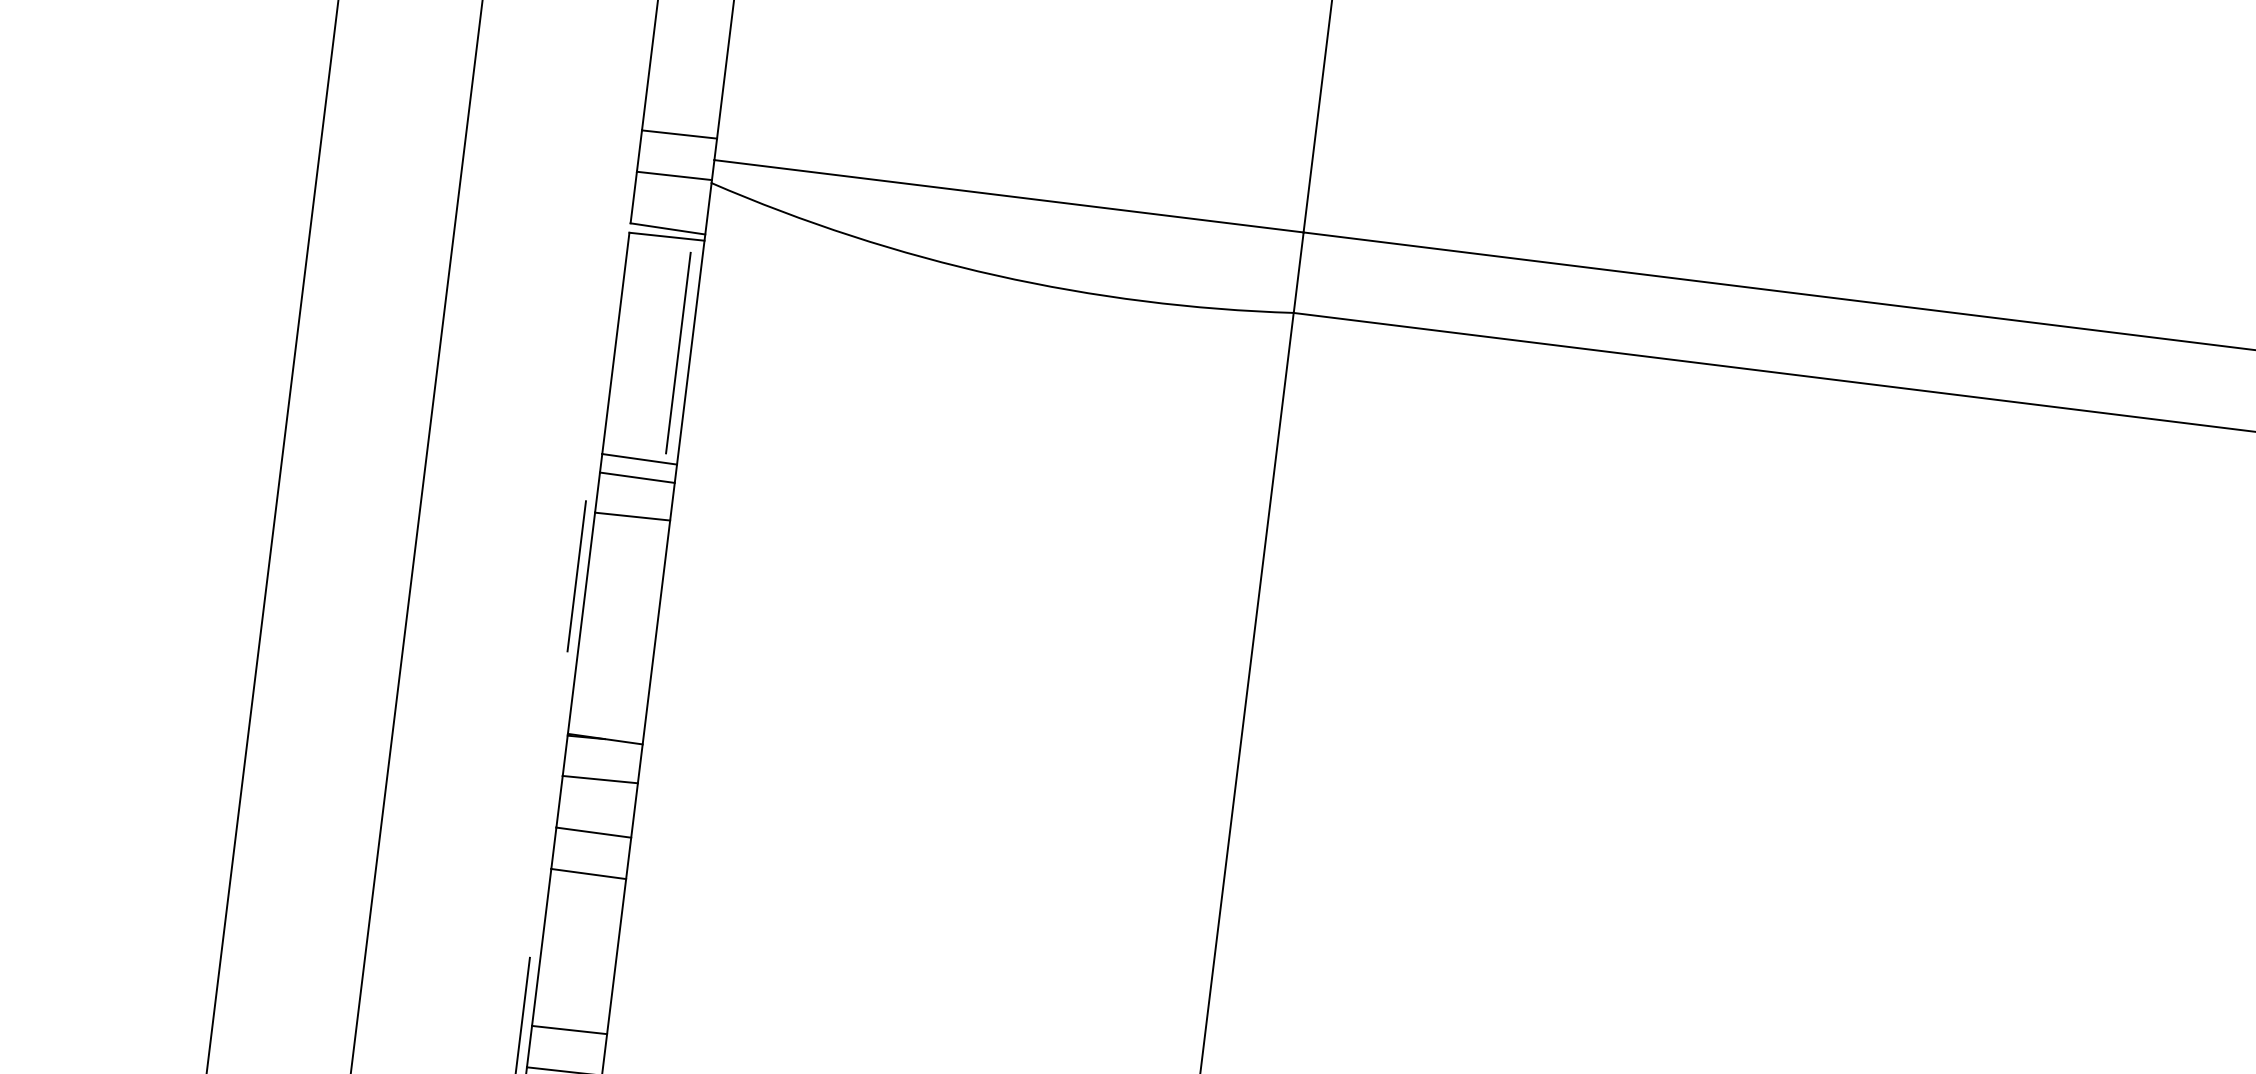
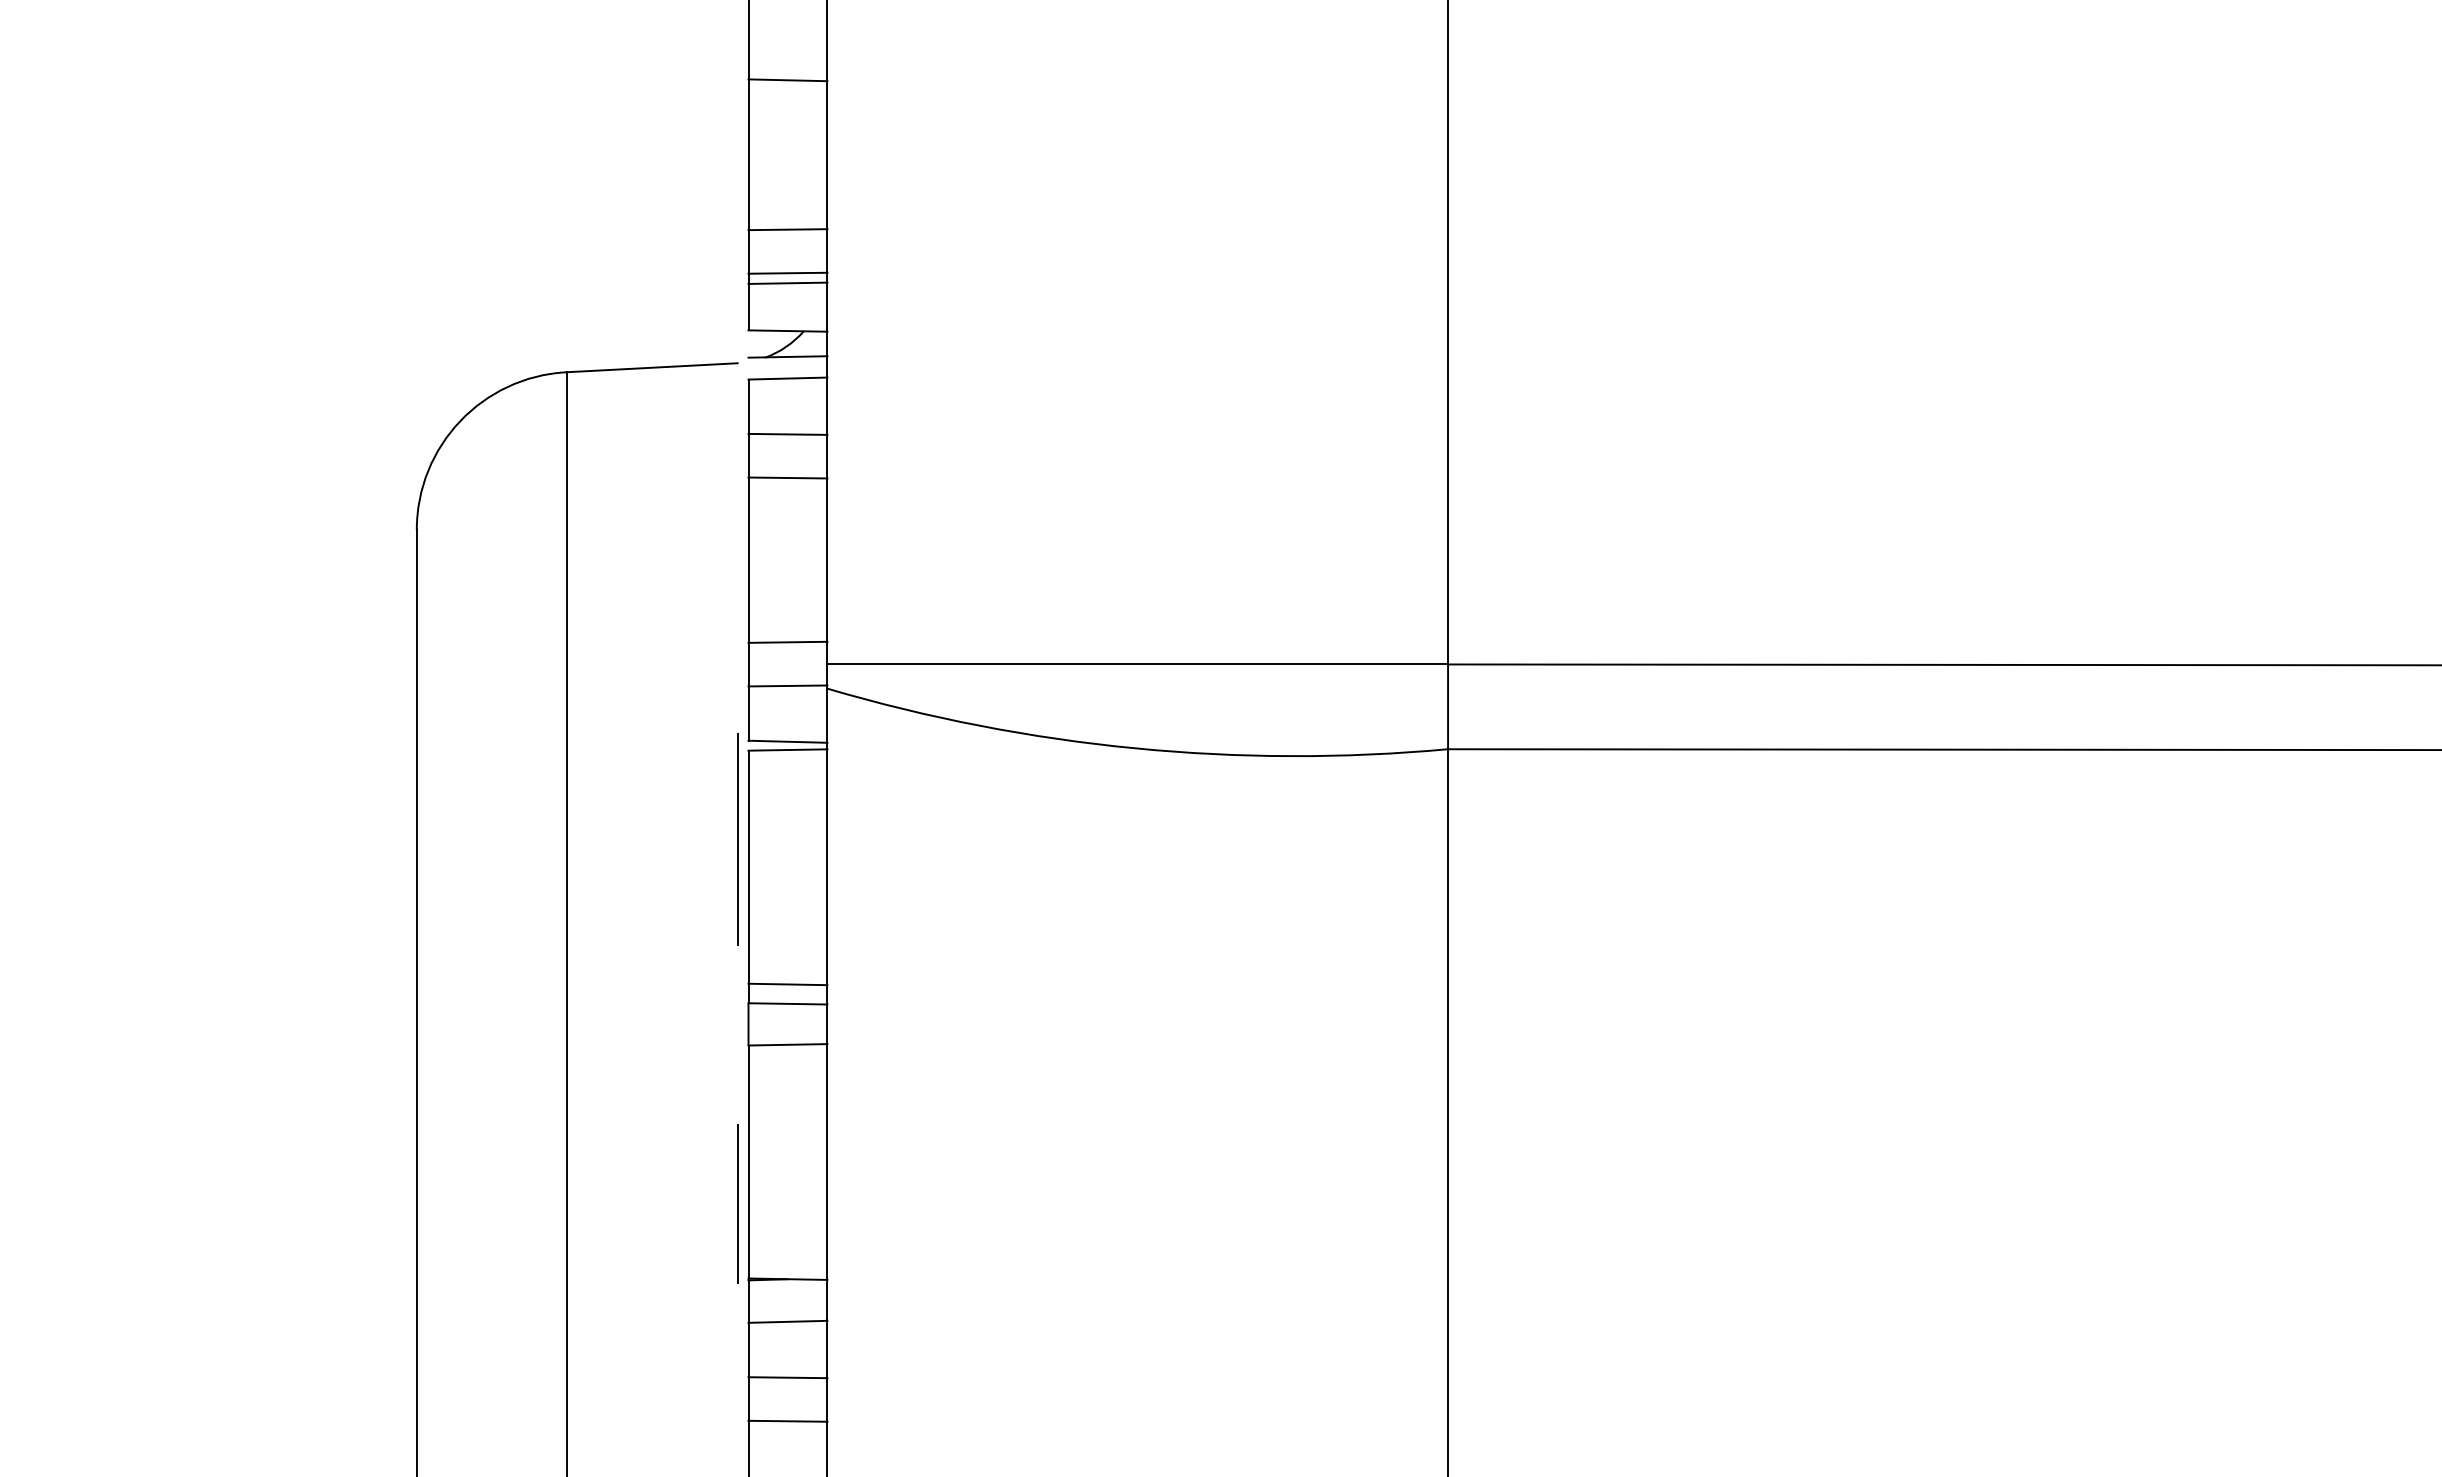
line: (678, 353) -> (737, 839), moved
line: (576, 575) -> (737, 1203), moved

